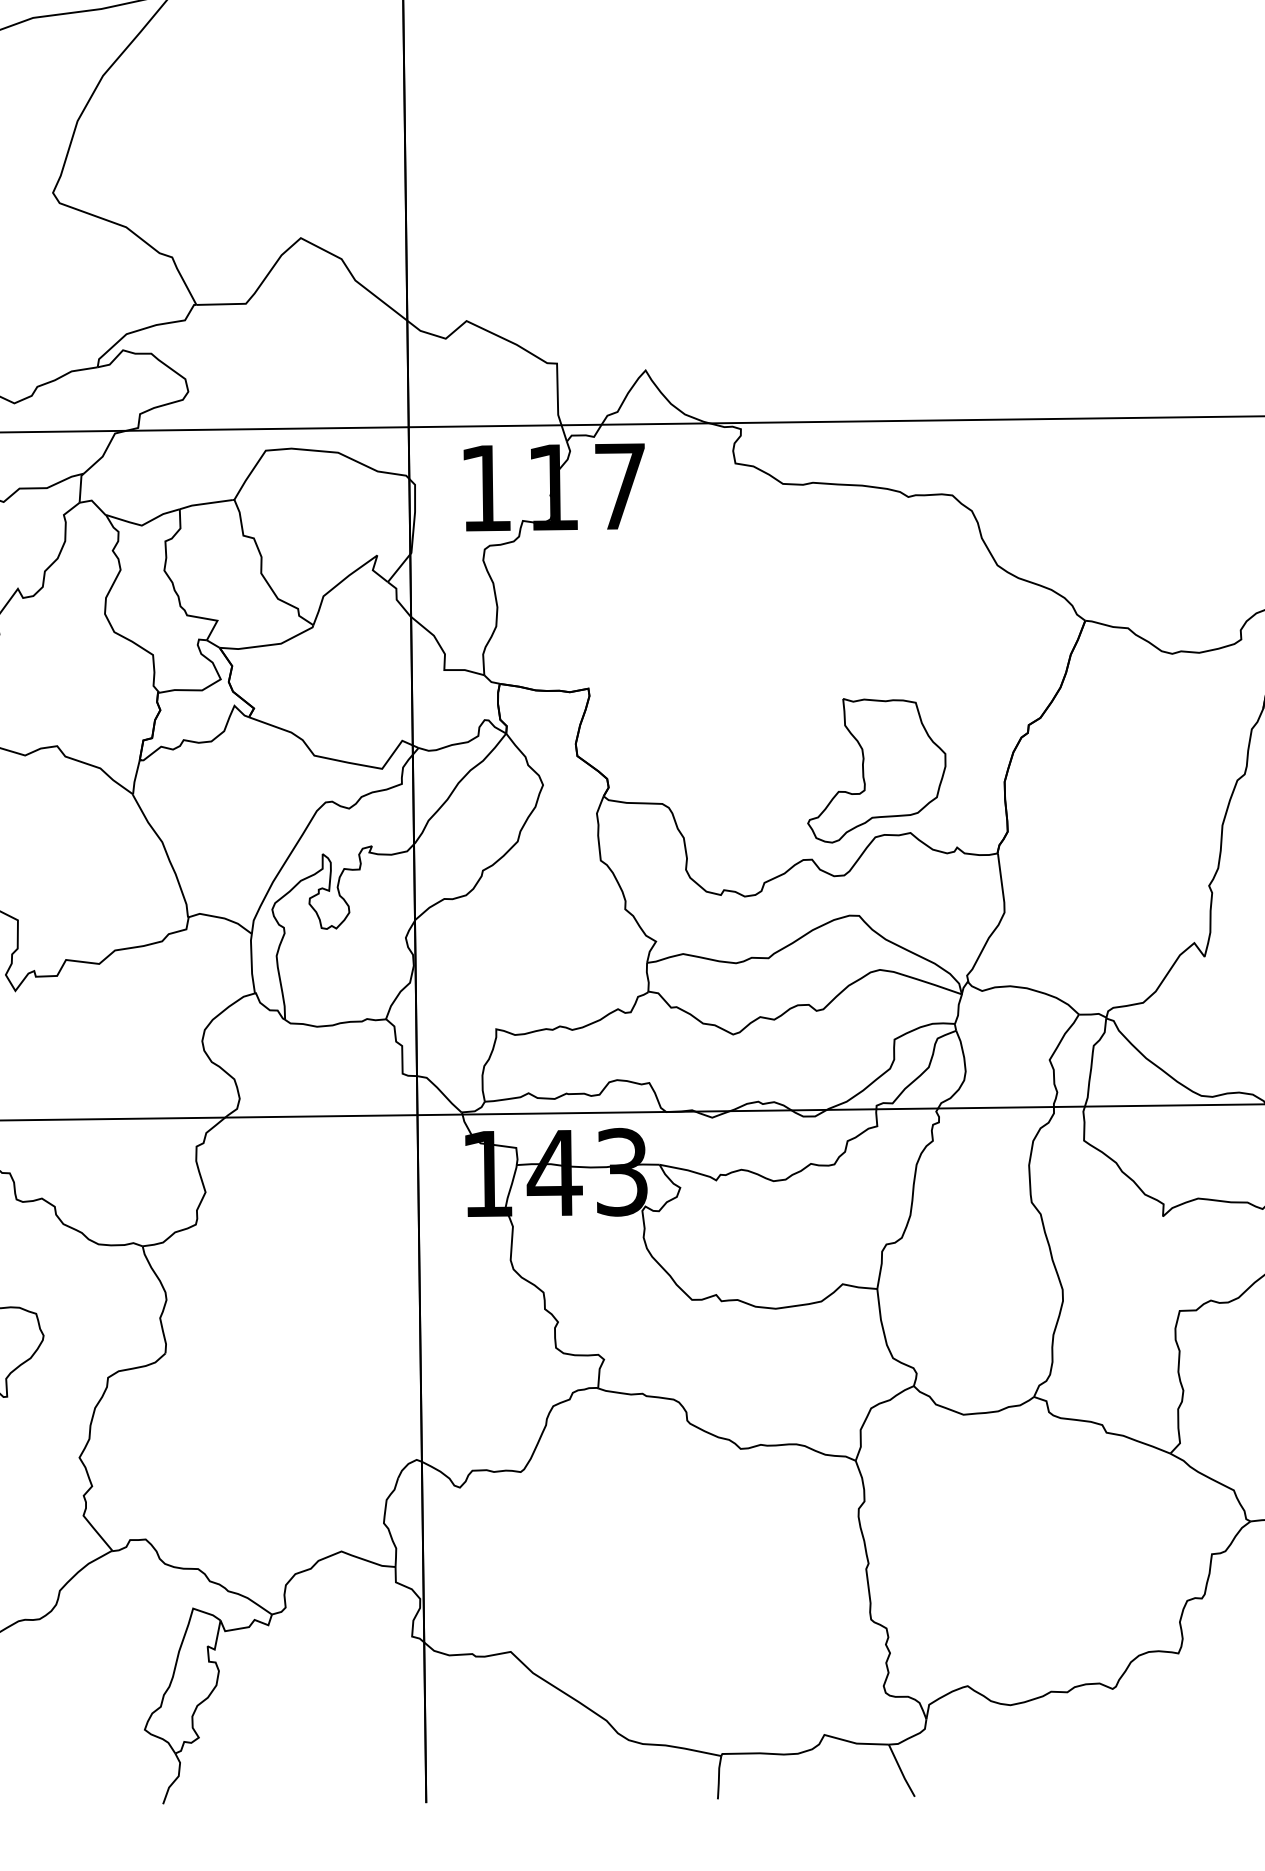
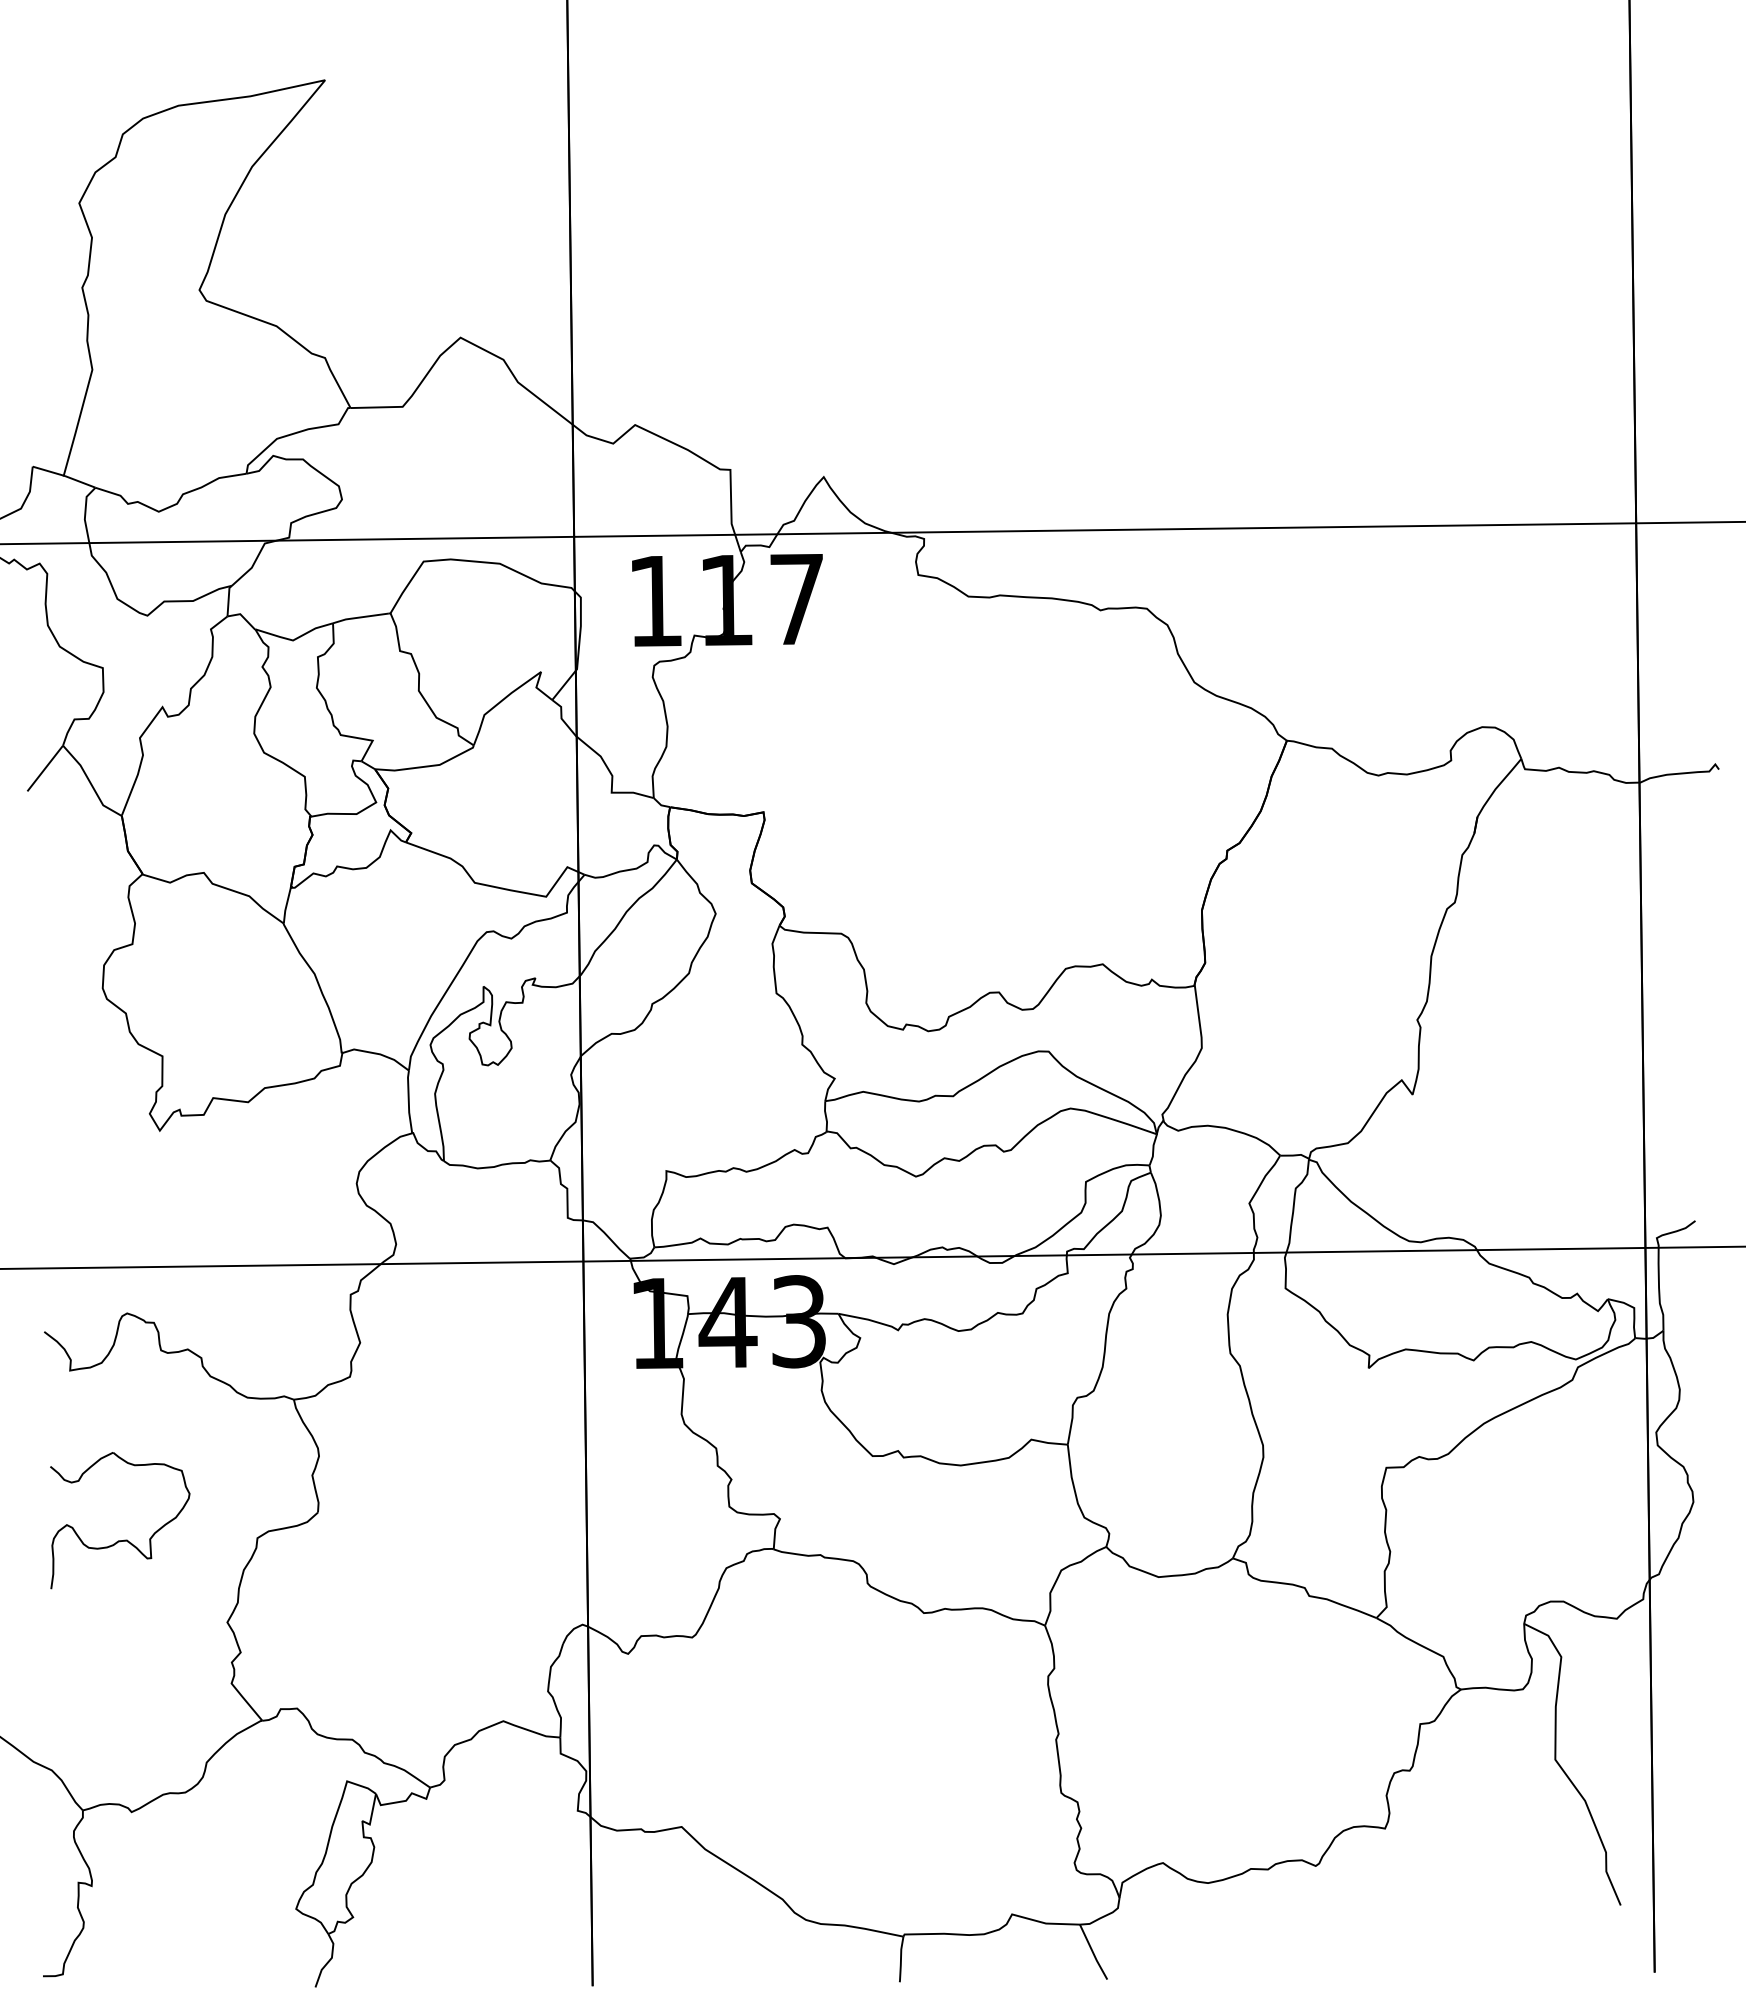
part: (877, 770) -> (1067, 898), removed

